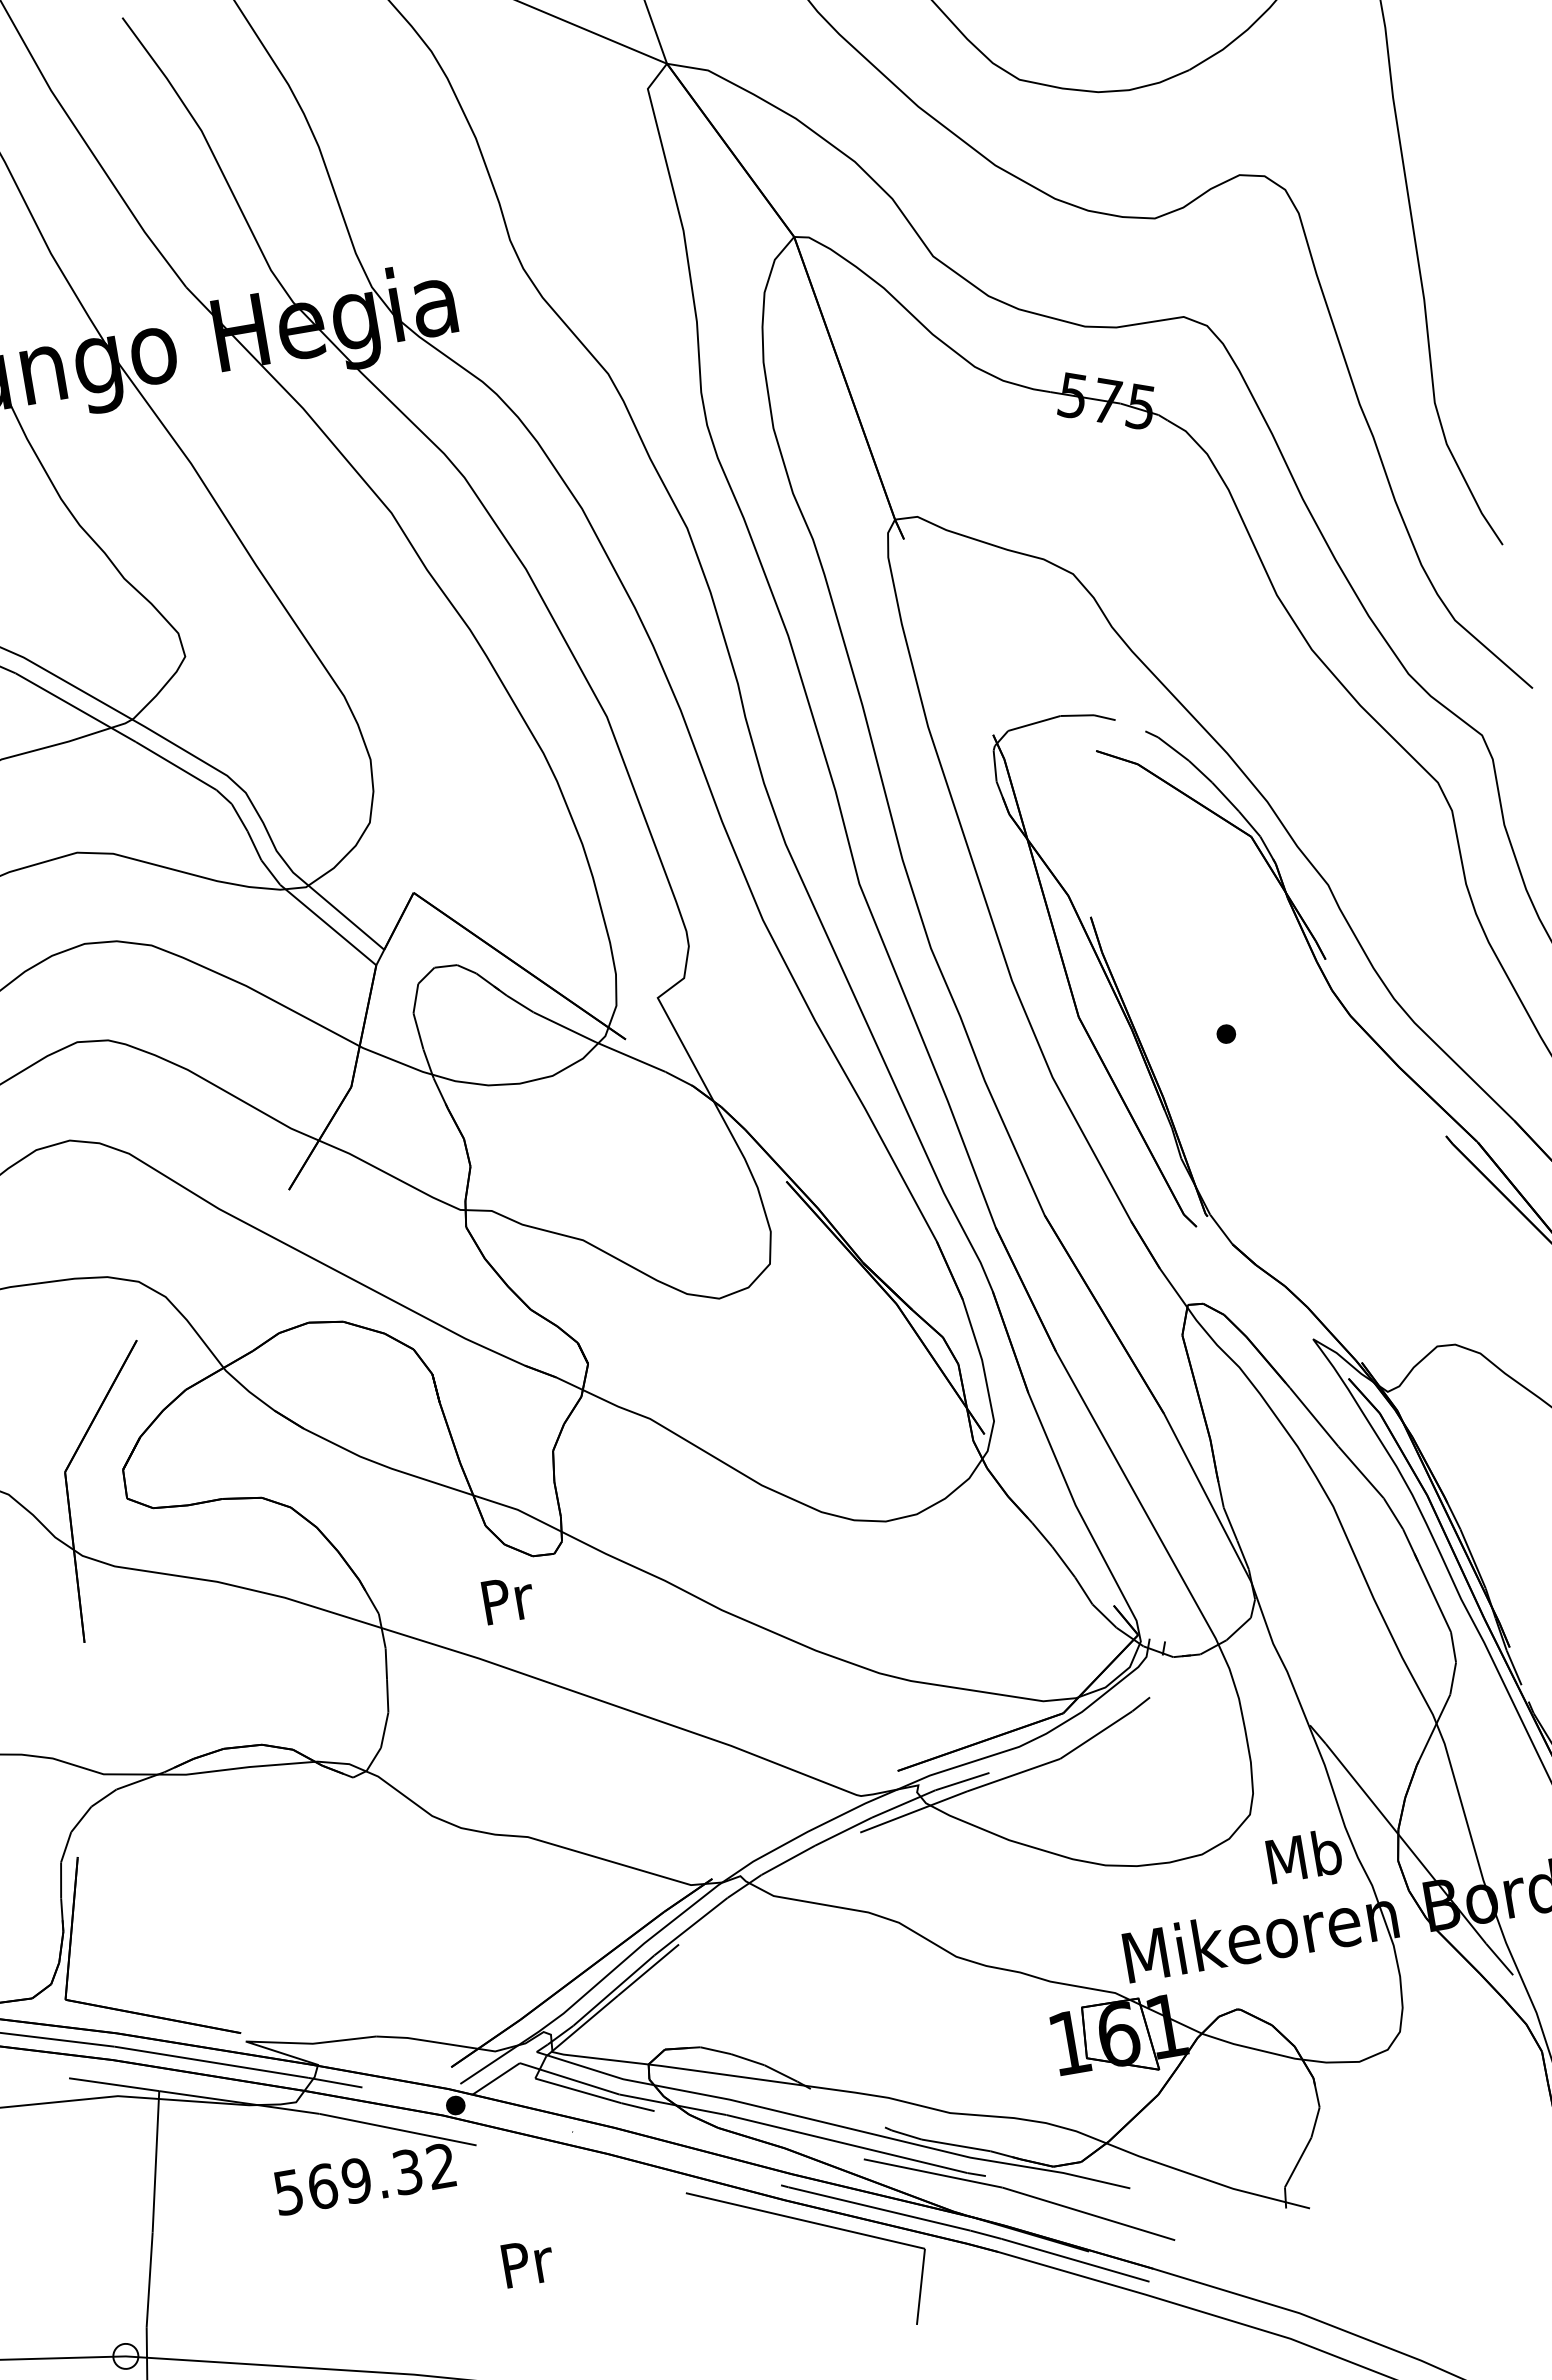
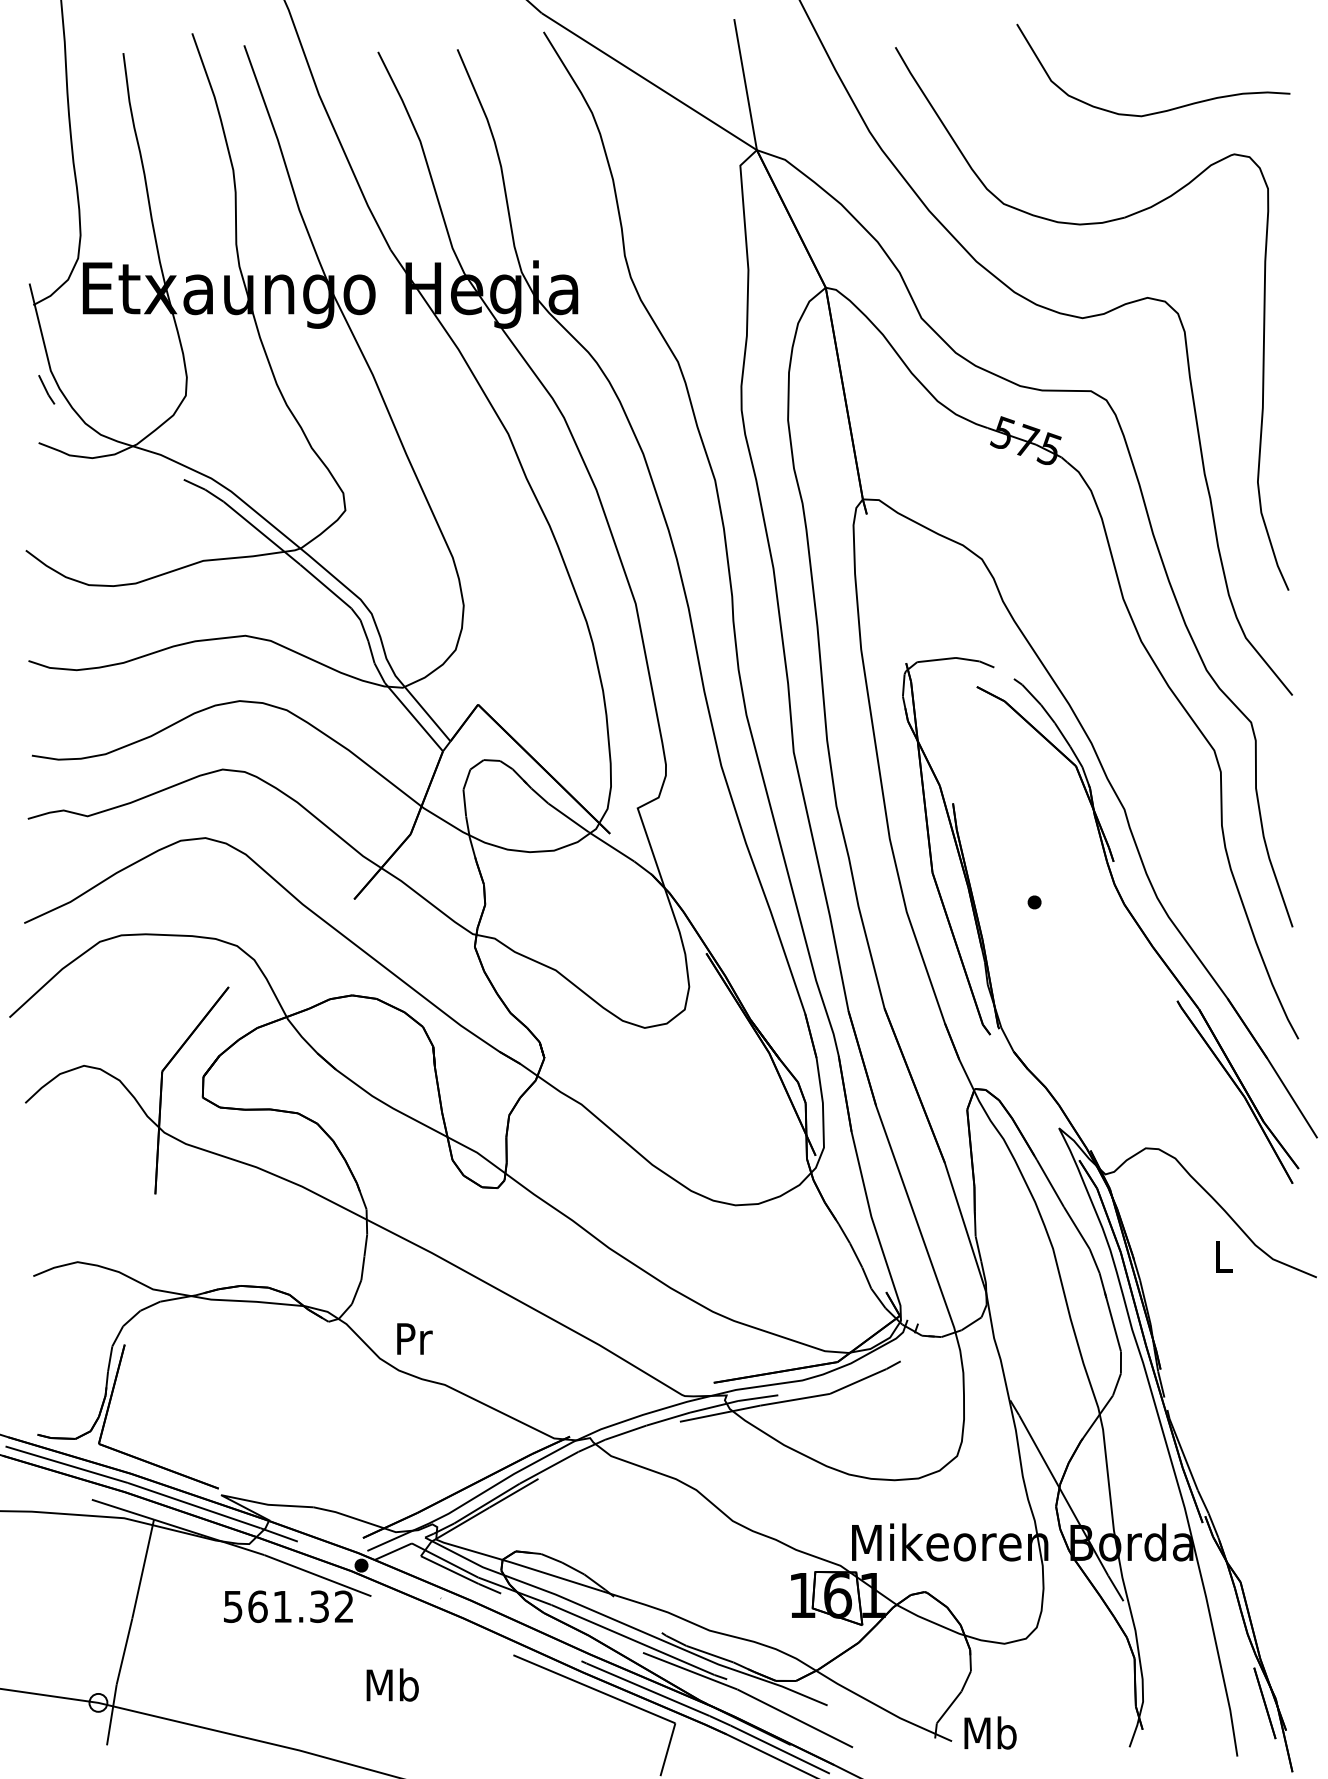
text: (508, 1599) -> (414, 1338), moved
text: (1304, 1855) -> (990, 1732), moved
text: (356, 2180) -> (282, 1606), 569.32 -> 561.32
text: (526, 2261) -> (392, 1684), Pr -> Mb

